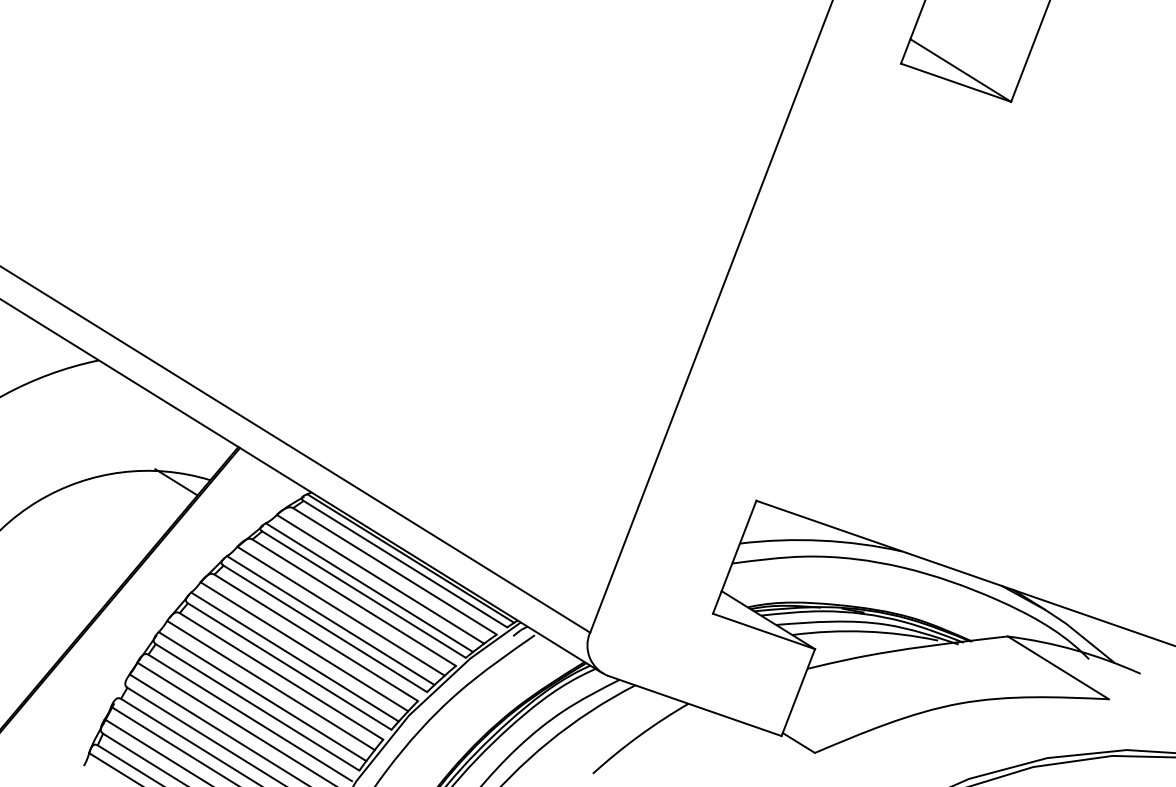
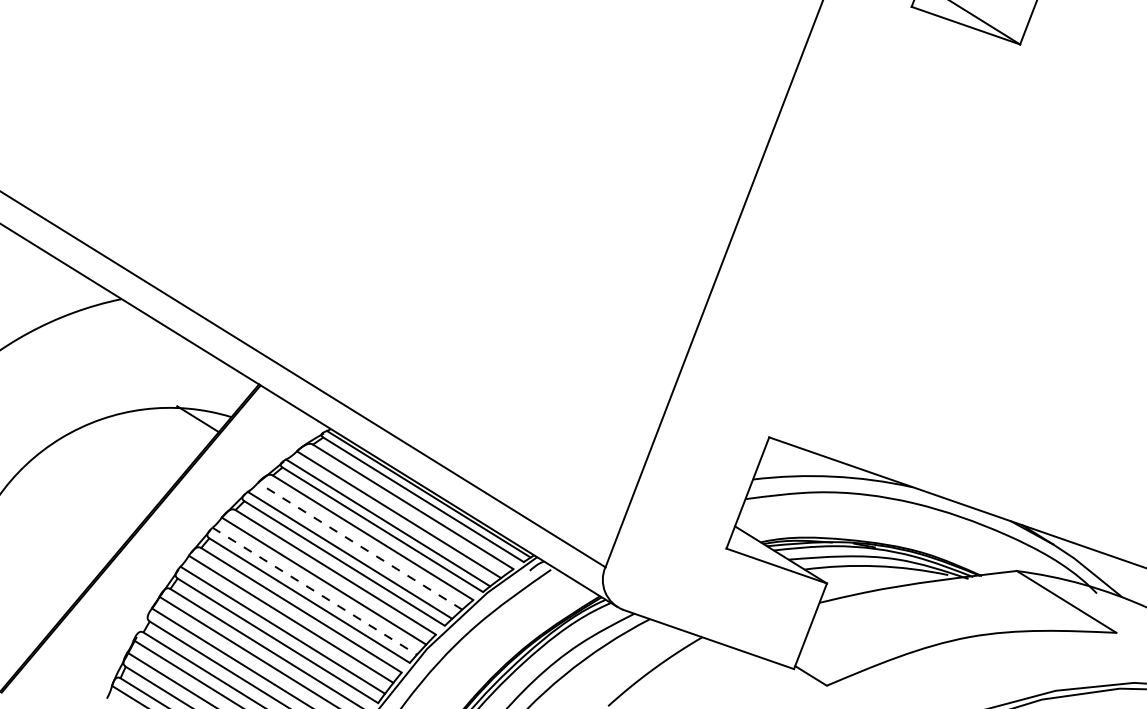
line: (340, 610) -> (359, 545), solid -> dashed
line: (295, 657) -> (315, 591), solid -> dashed

